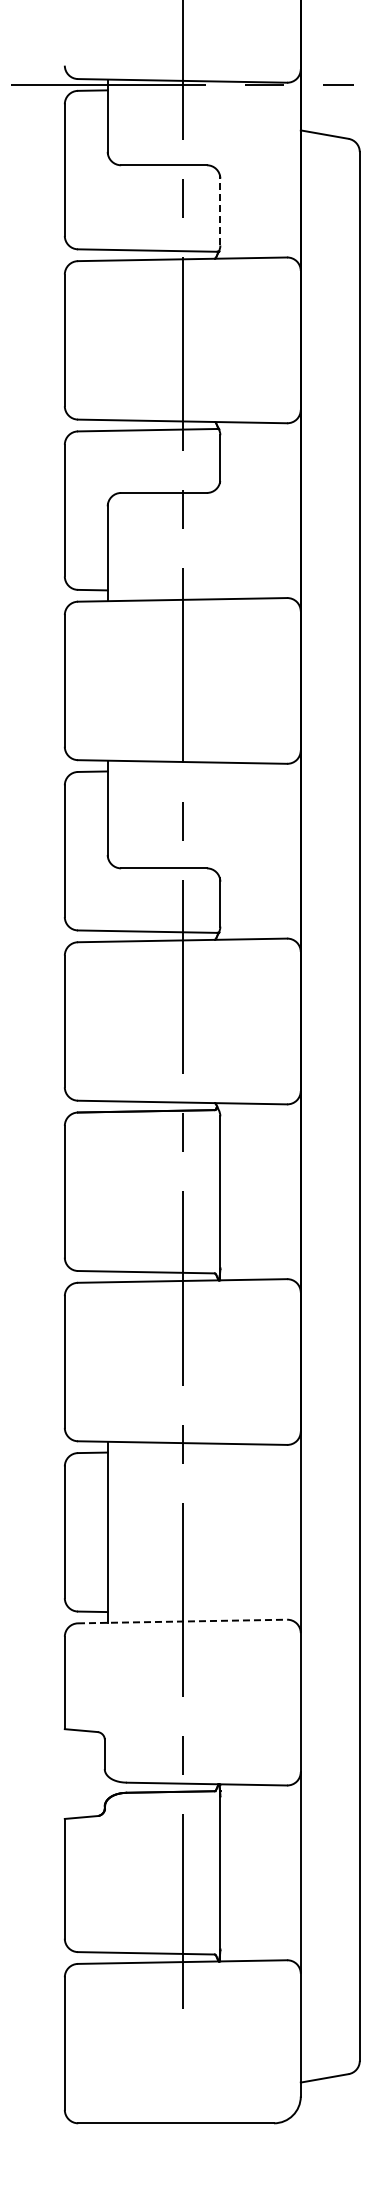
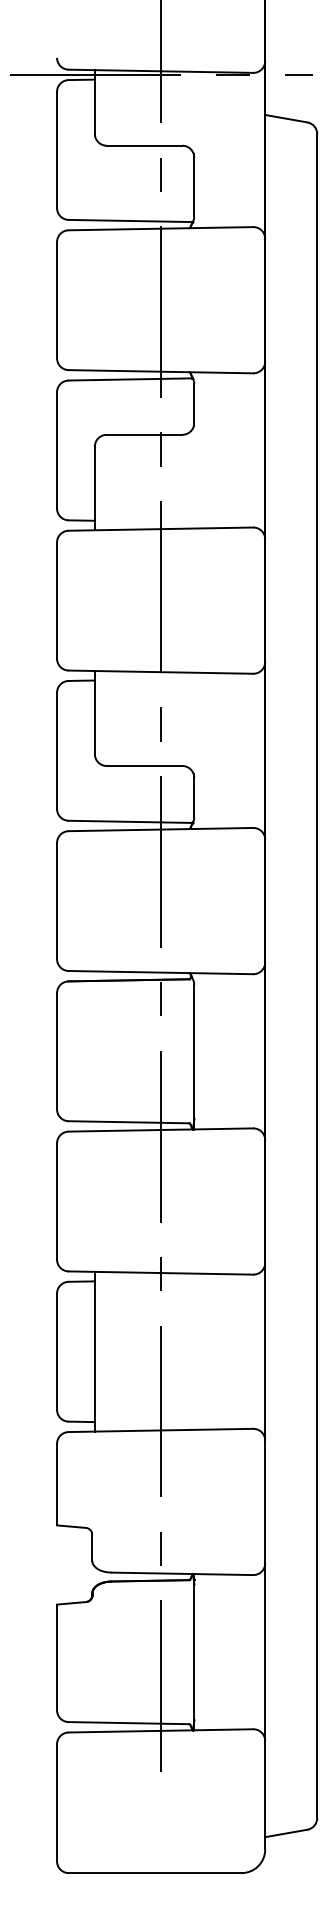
line: (220, 209) -> (194, 184), dashed -> solid
line: (182, 1621) -> (160, 1430), dashed -> solid

